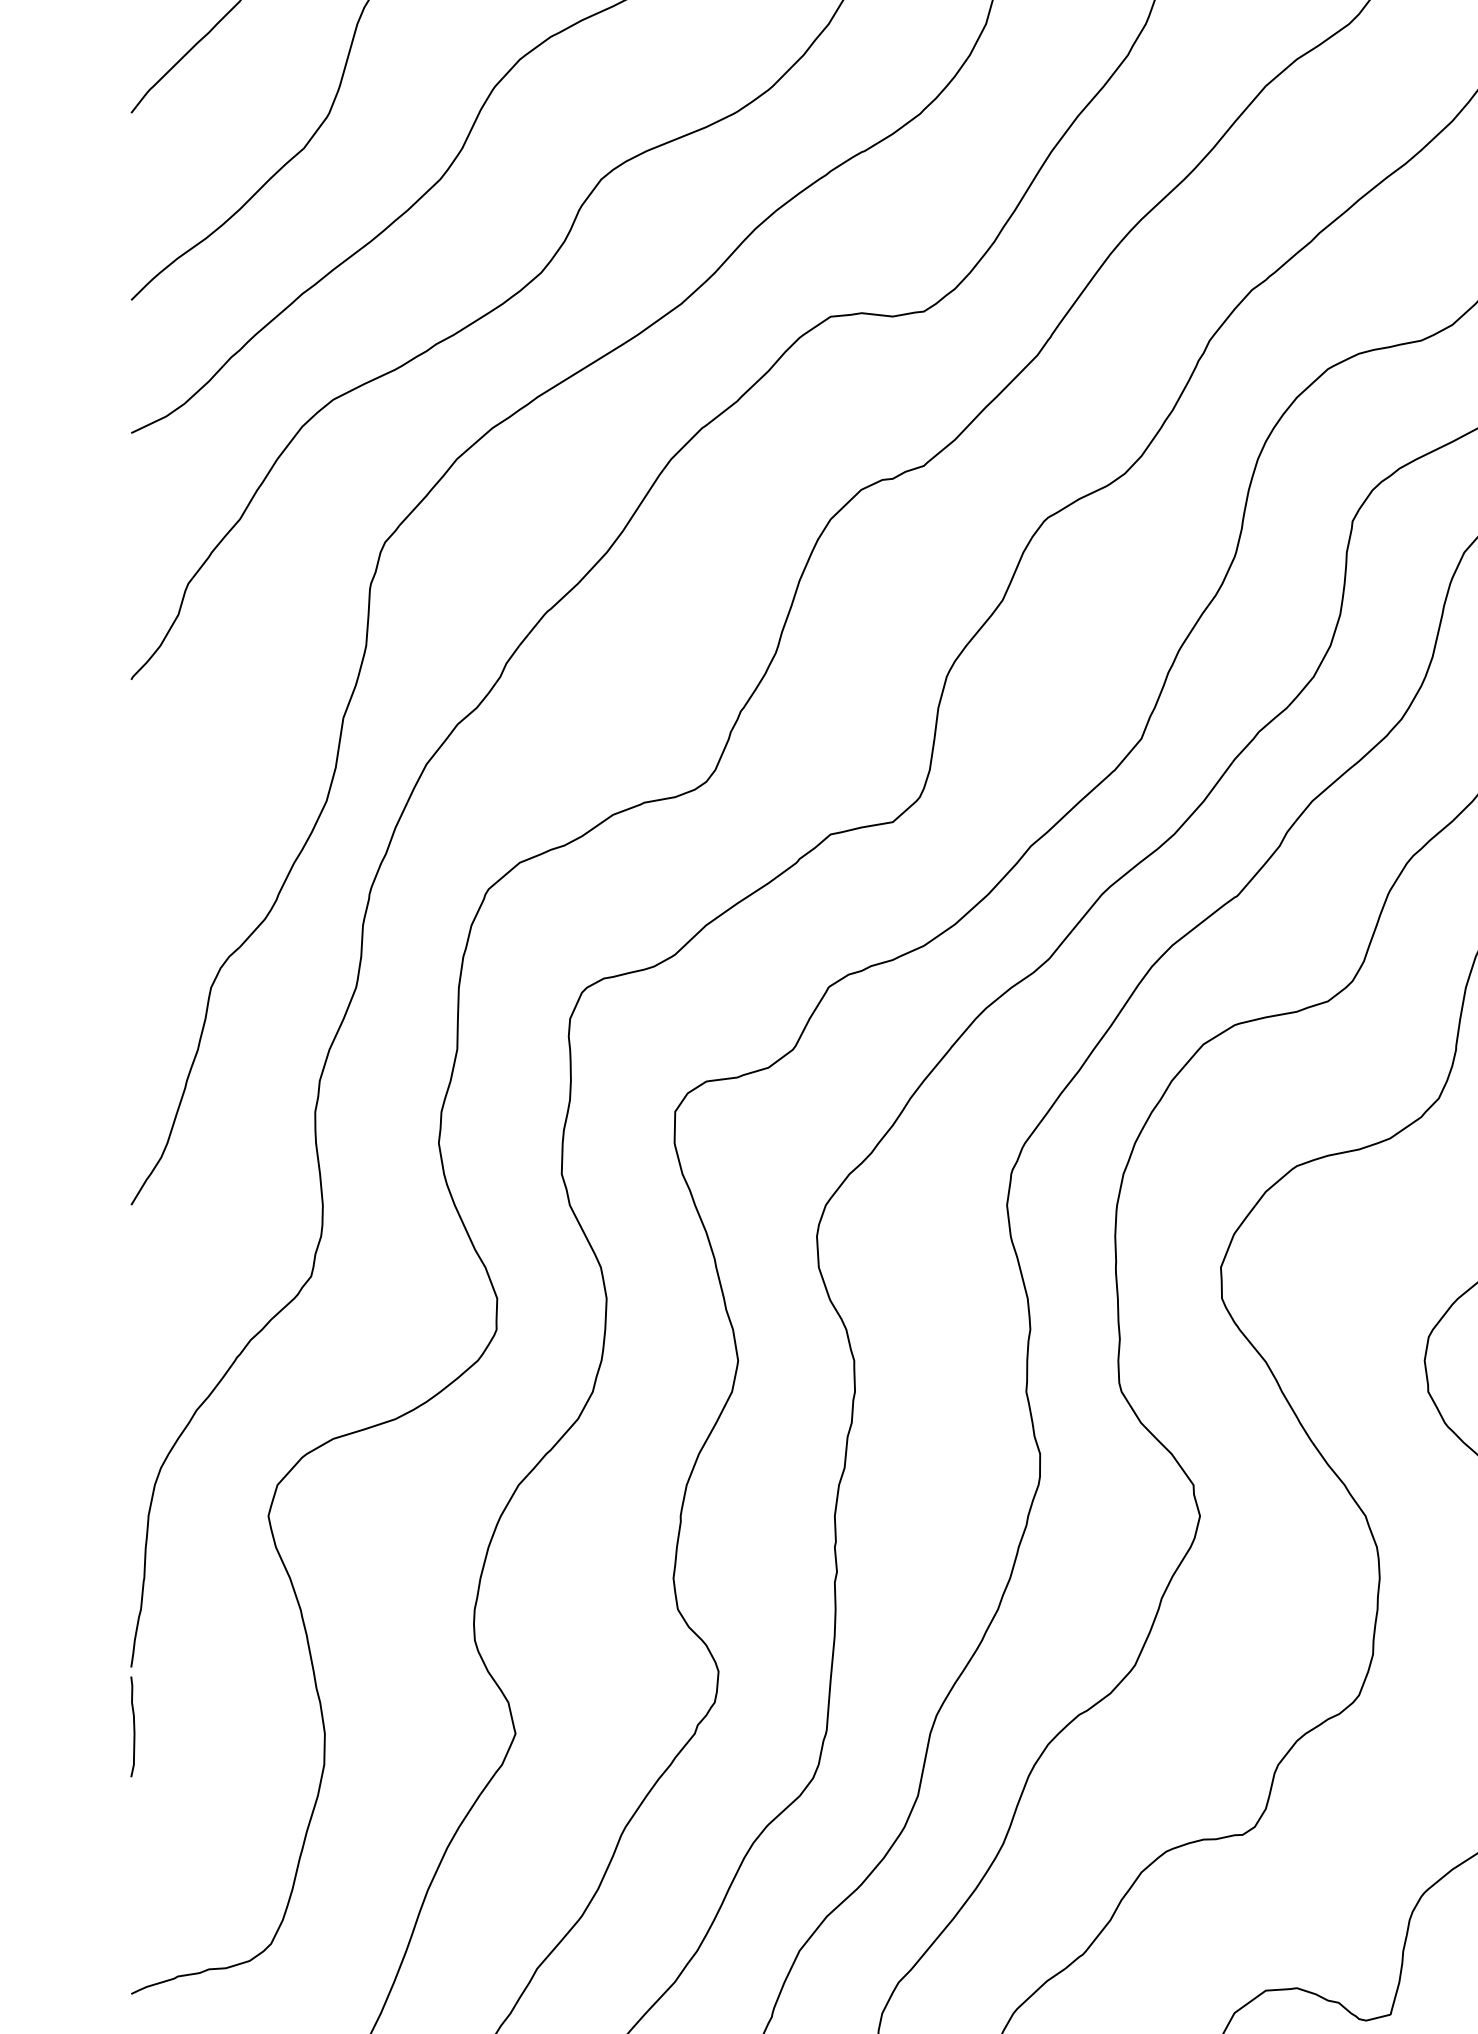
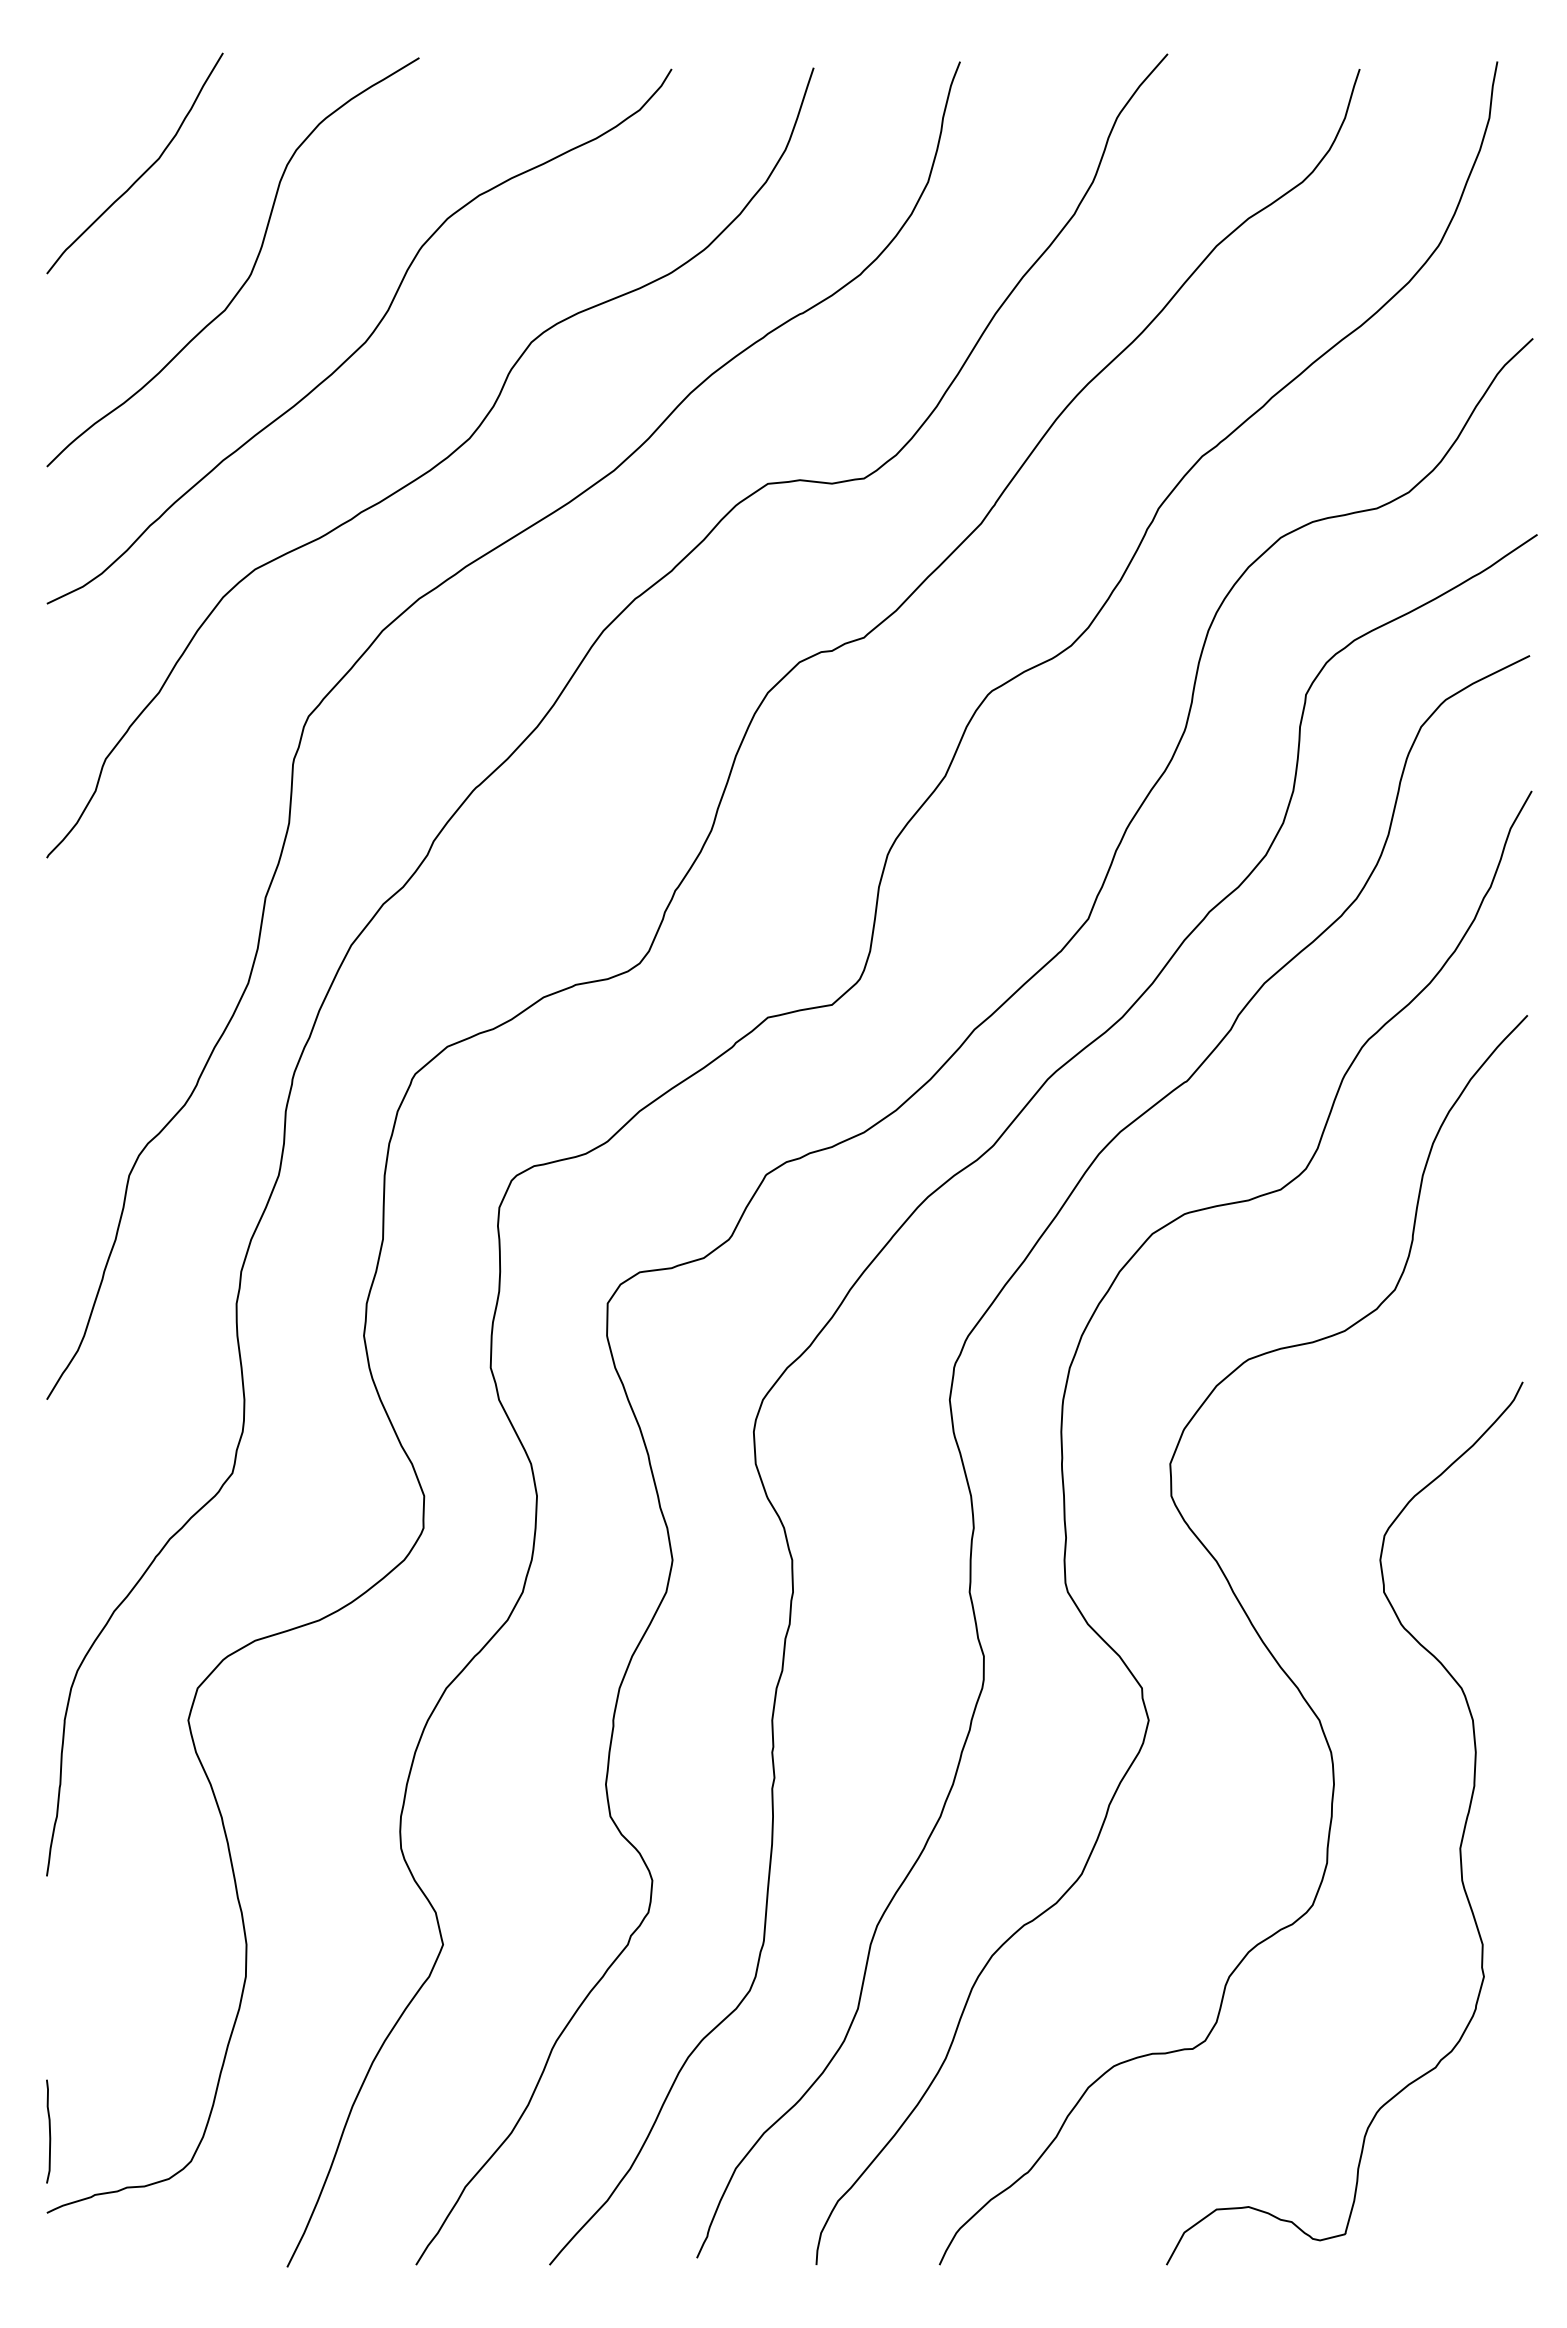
curve: (133, 1726) -> (49, 2131), moved

